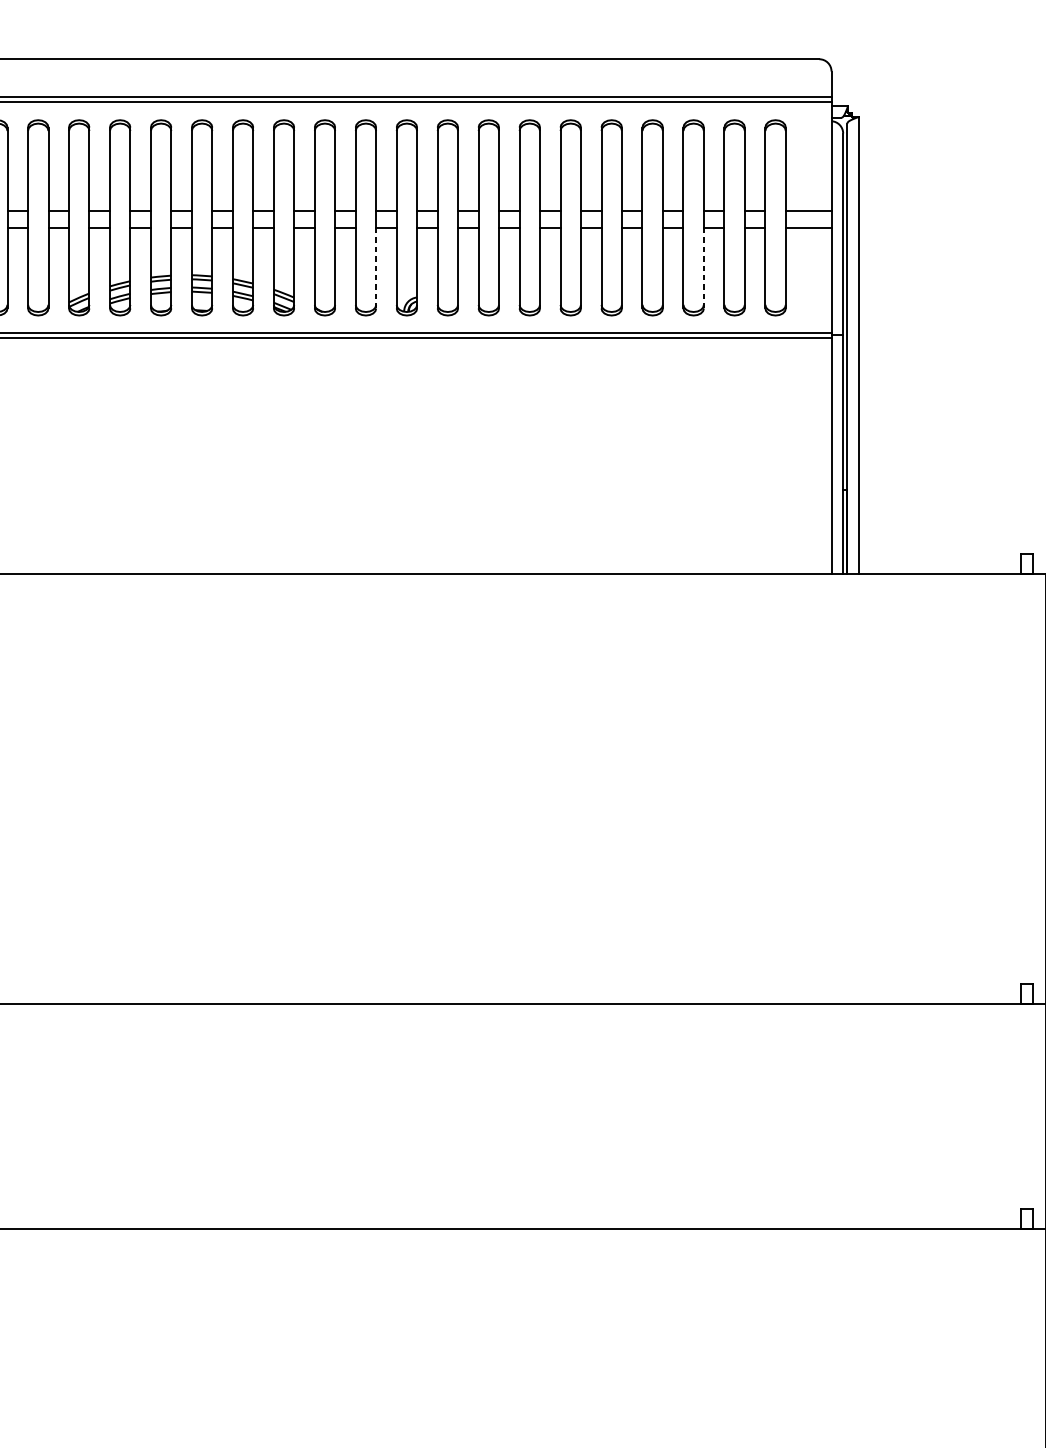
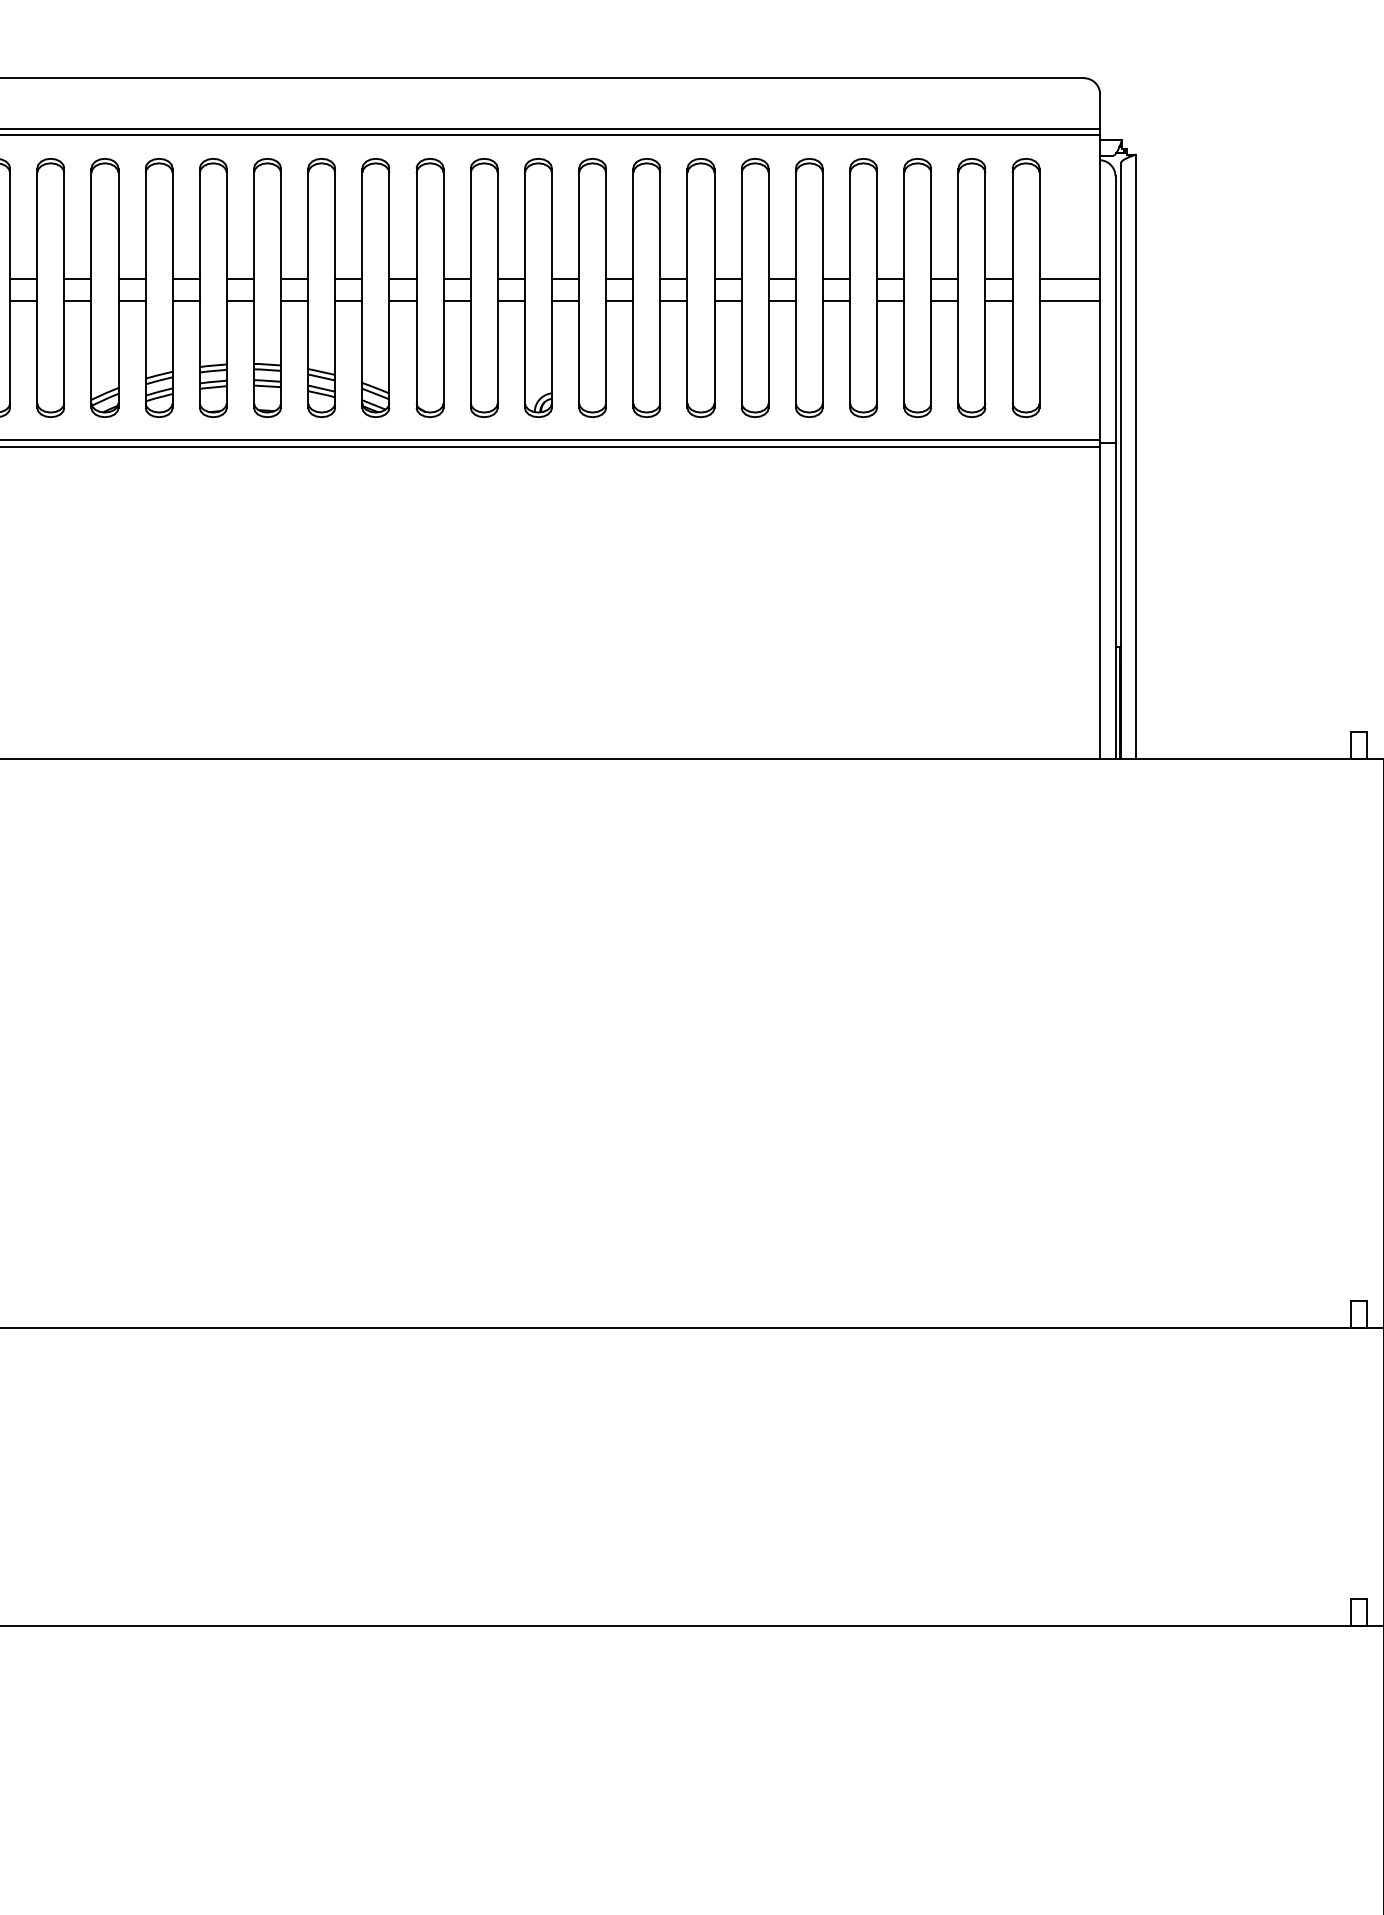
line: (375, 267) -> (497, 353), dashed -> solid
line: (704, 267) -> (931, 353), dashed -> solid

